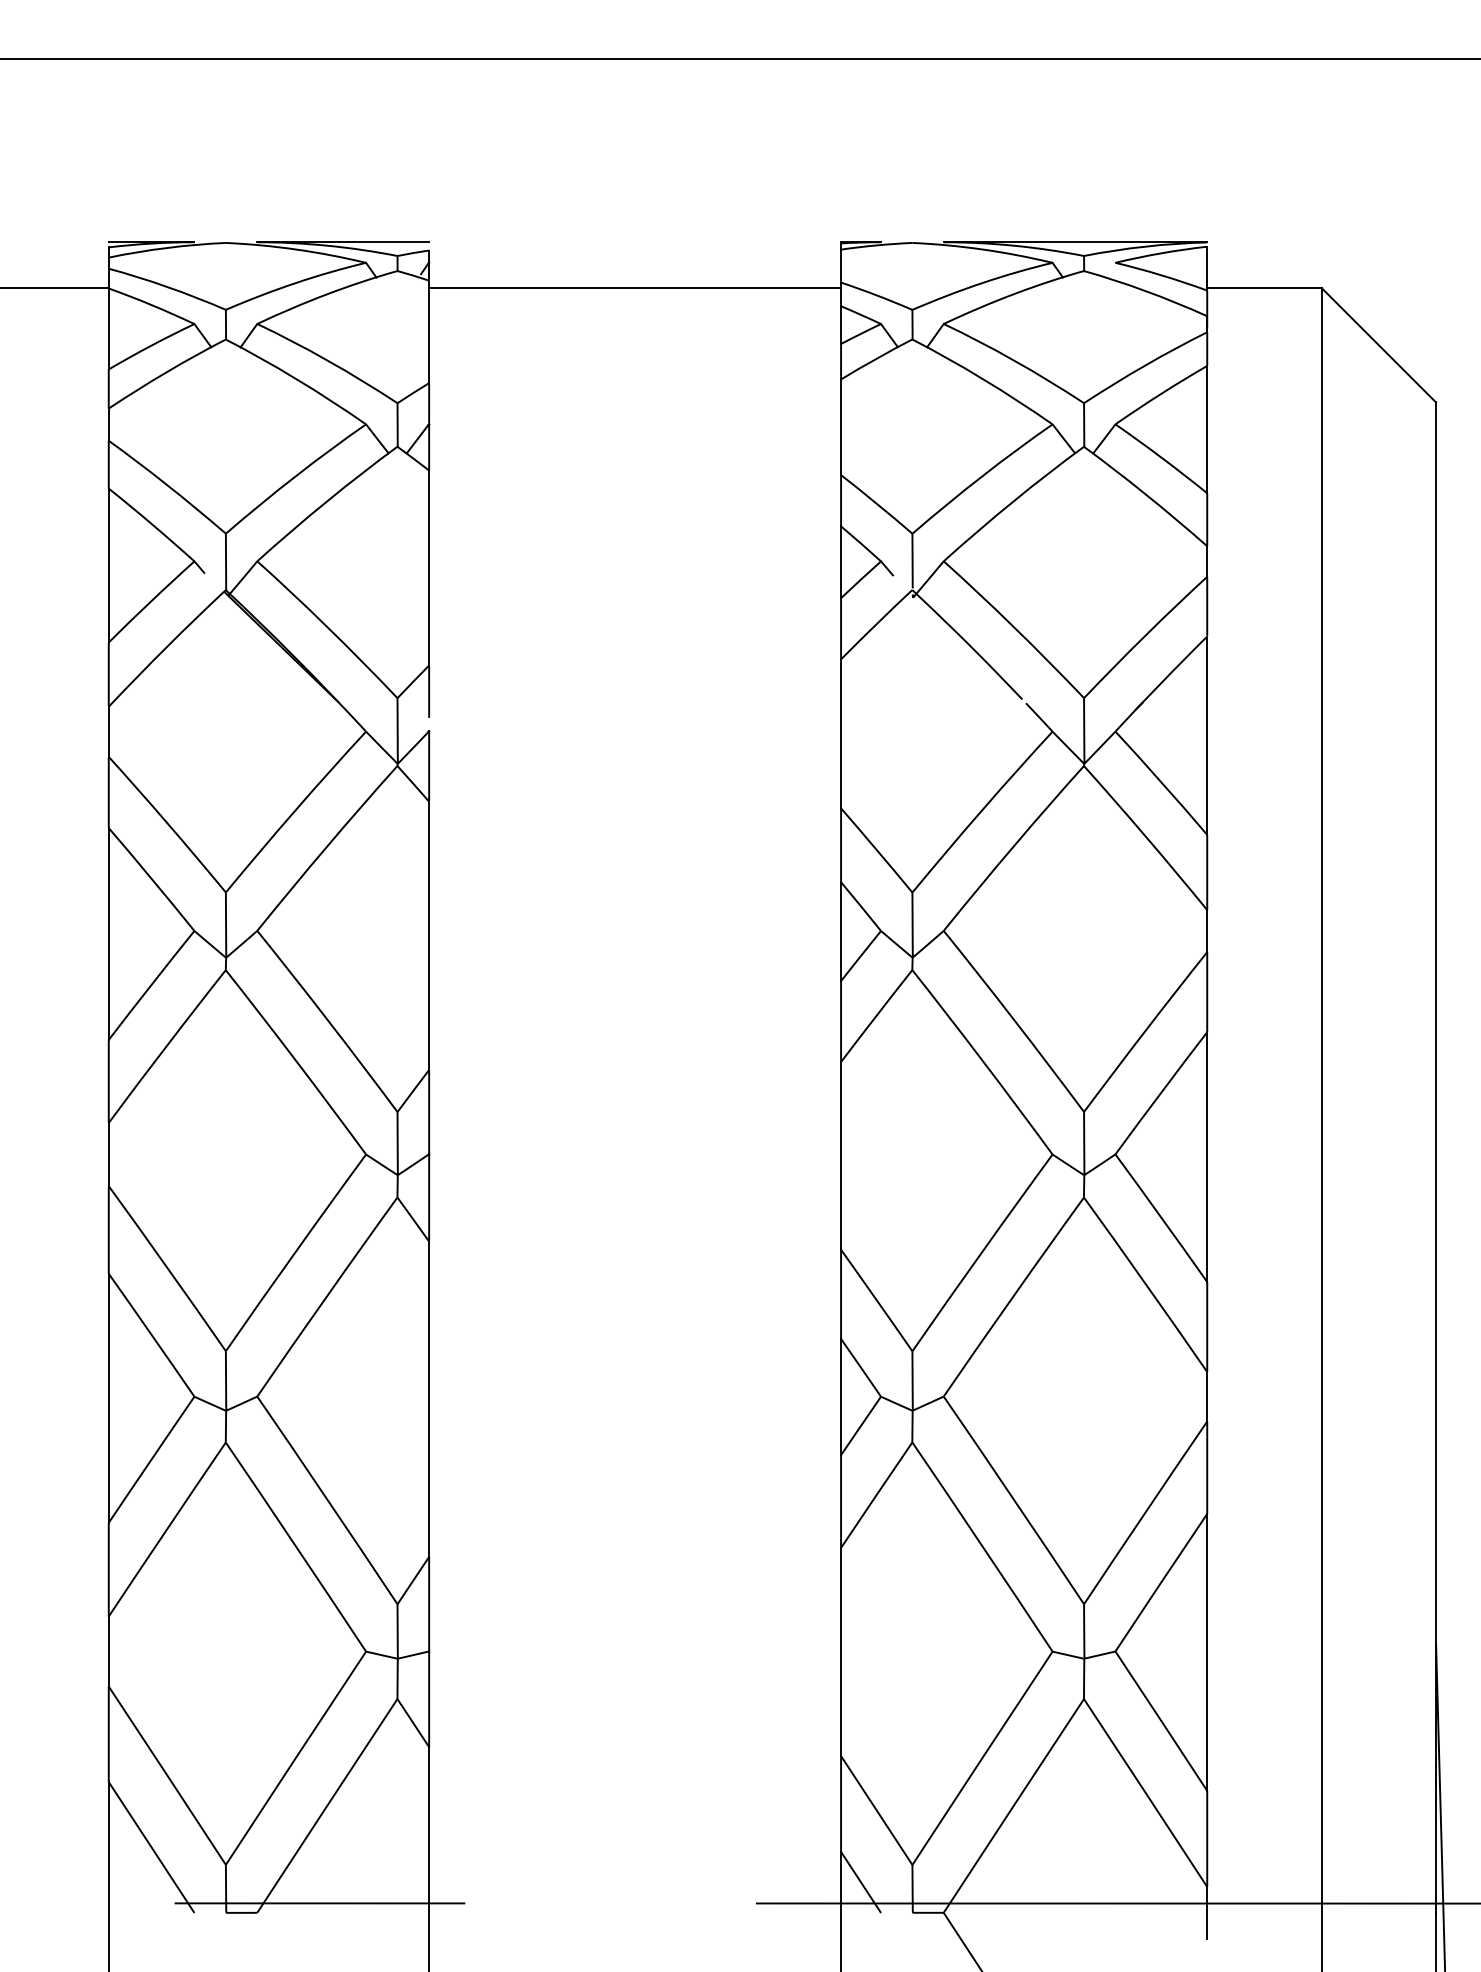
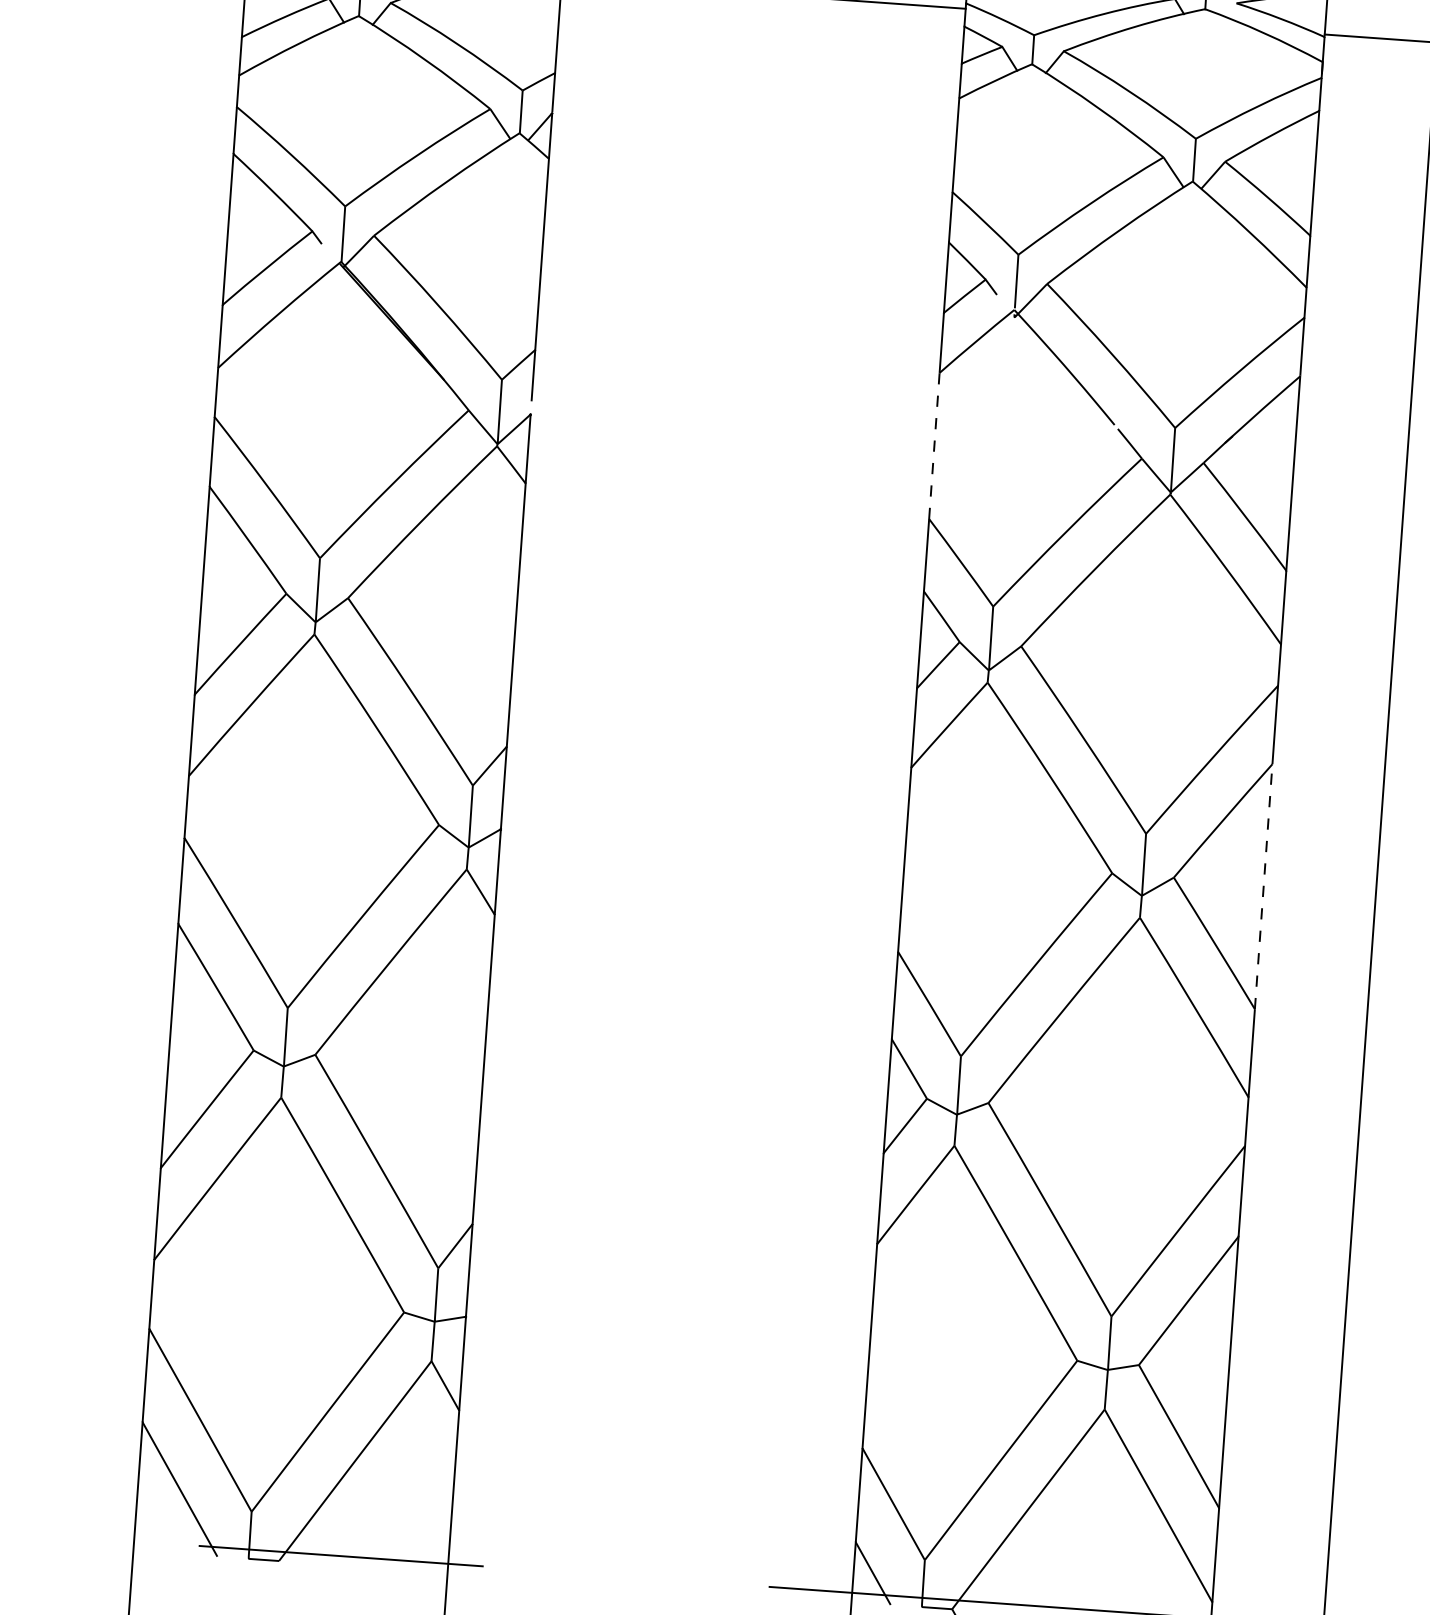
line: (841, 733) -> (934, 445), solid -> dashed
line: (1207, 1157) -> (1263, 887), solid -> dashed

